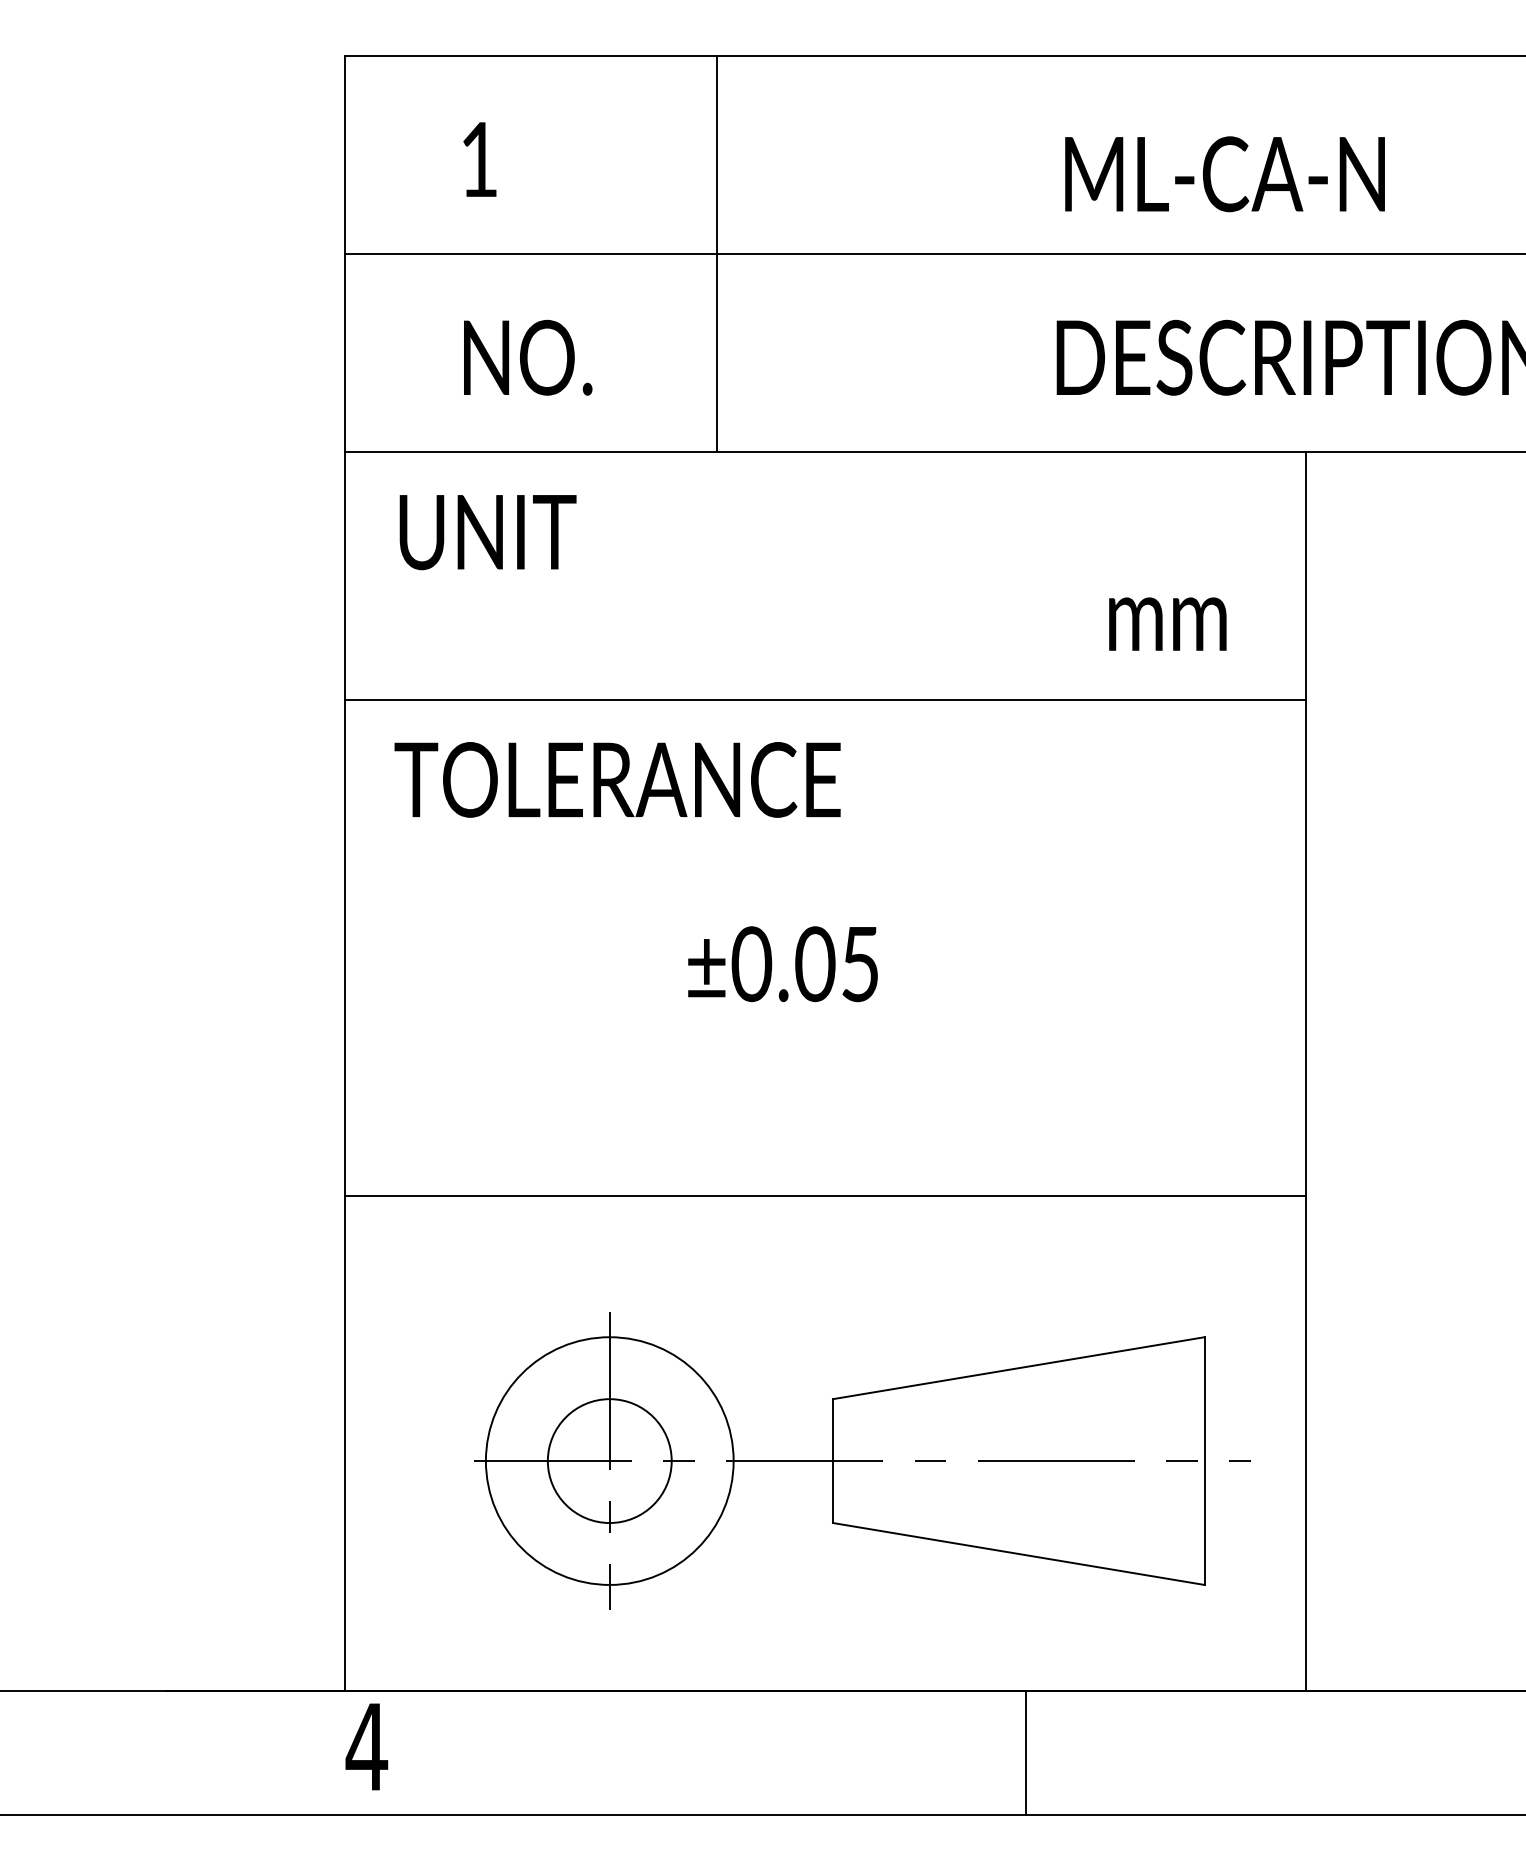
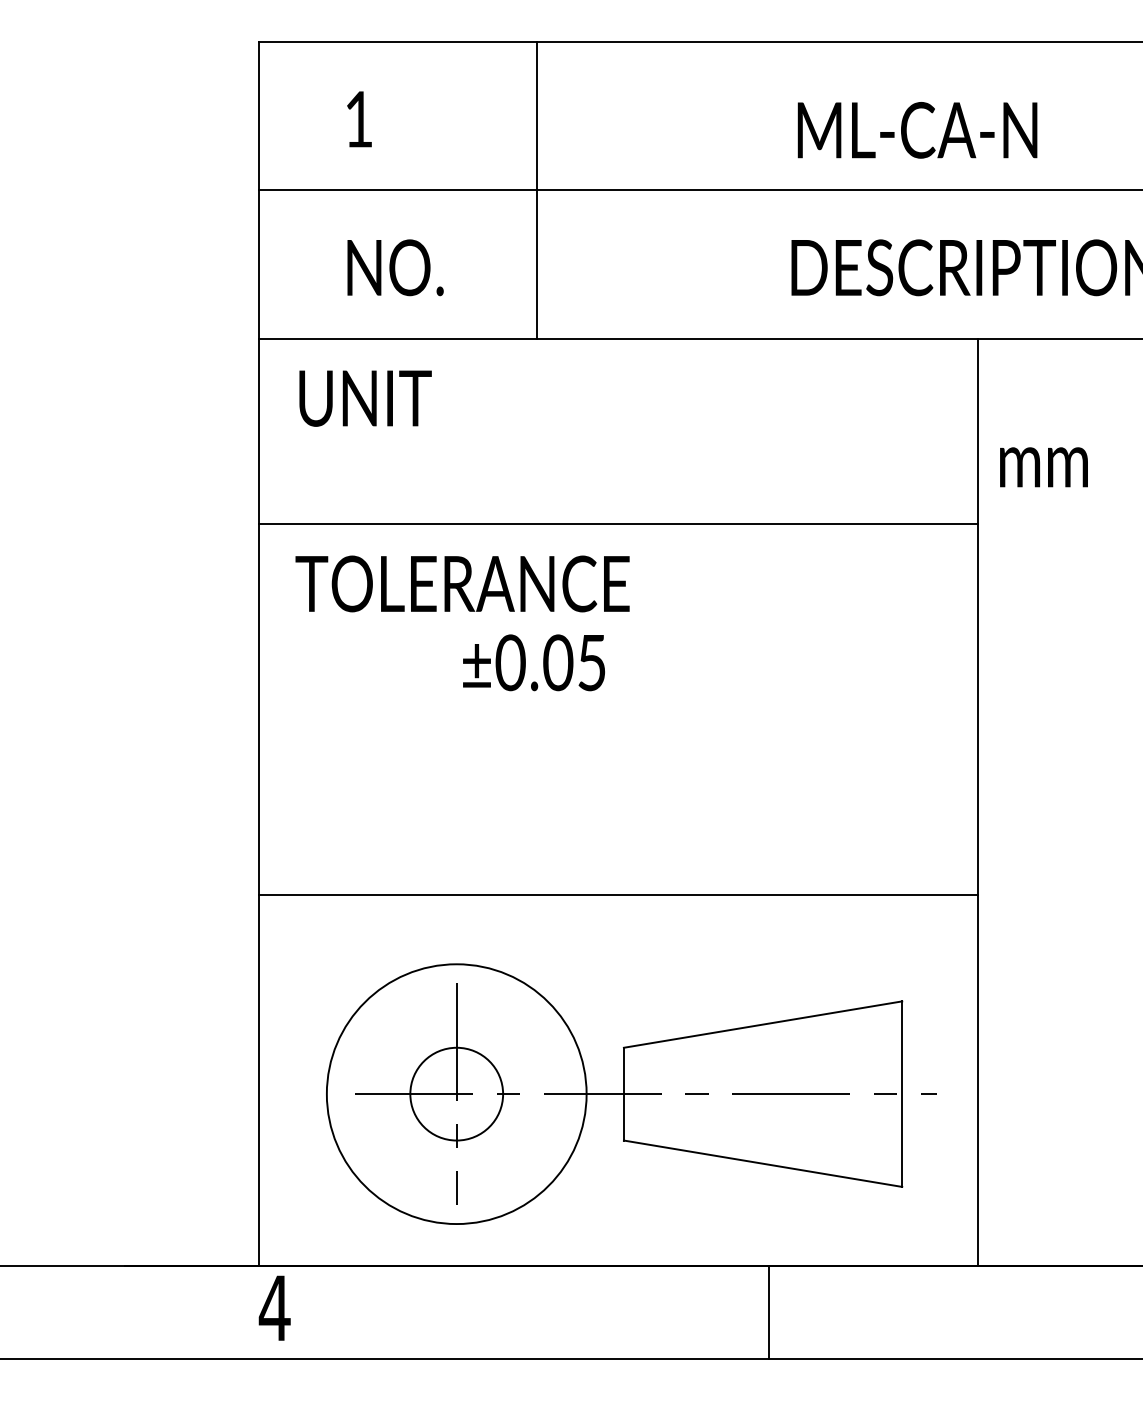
text: (1167, 623) -> (1043, 466), moved
text: (782, 964) -> (533, 663), moved
circle: (609, 1460) -> (456, 1093), size x1.4

